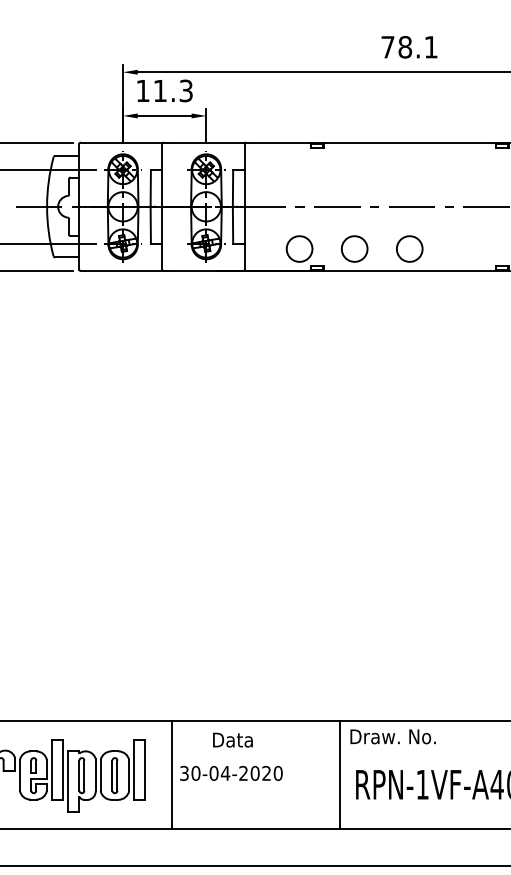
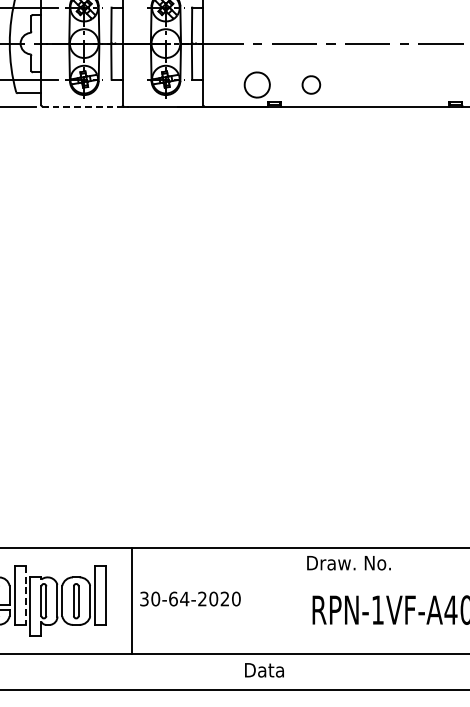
part: (354, 248) -> (311, 84), size x0.7
part: (409, 248) -> (365, 84), removed
line: (123, 271) -> (84, 107), solid -> dashed
text: (232, 739) -> (264, 669), moved
line: (63, 770) -> (25, 596), solid -> dashed
text: (213, 772) -> (172, 598), 30-04-2020 -> 30-64-2020
line: (339, 775) -> (296, 601), removed

